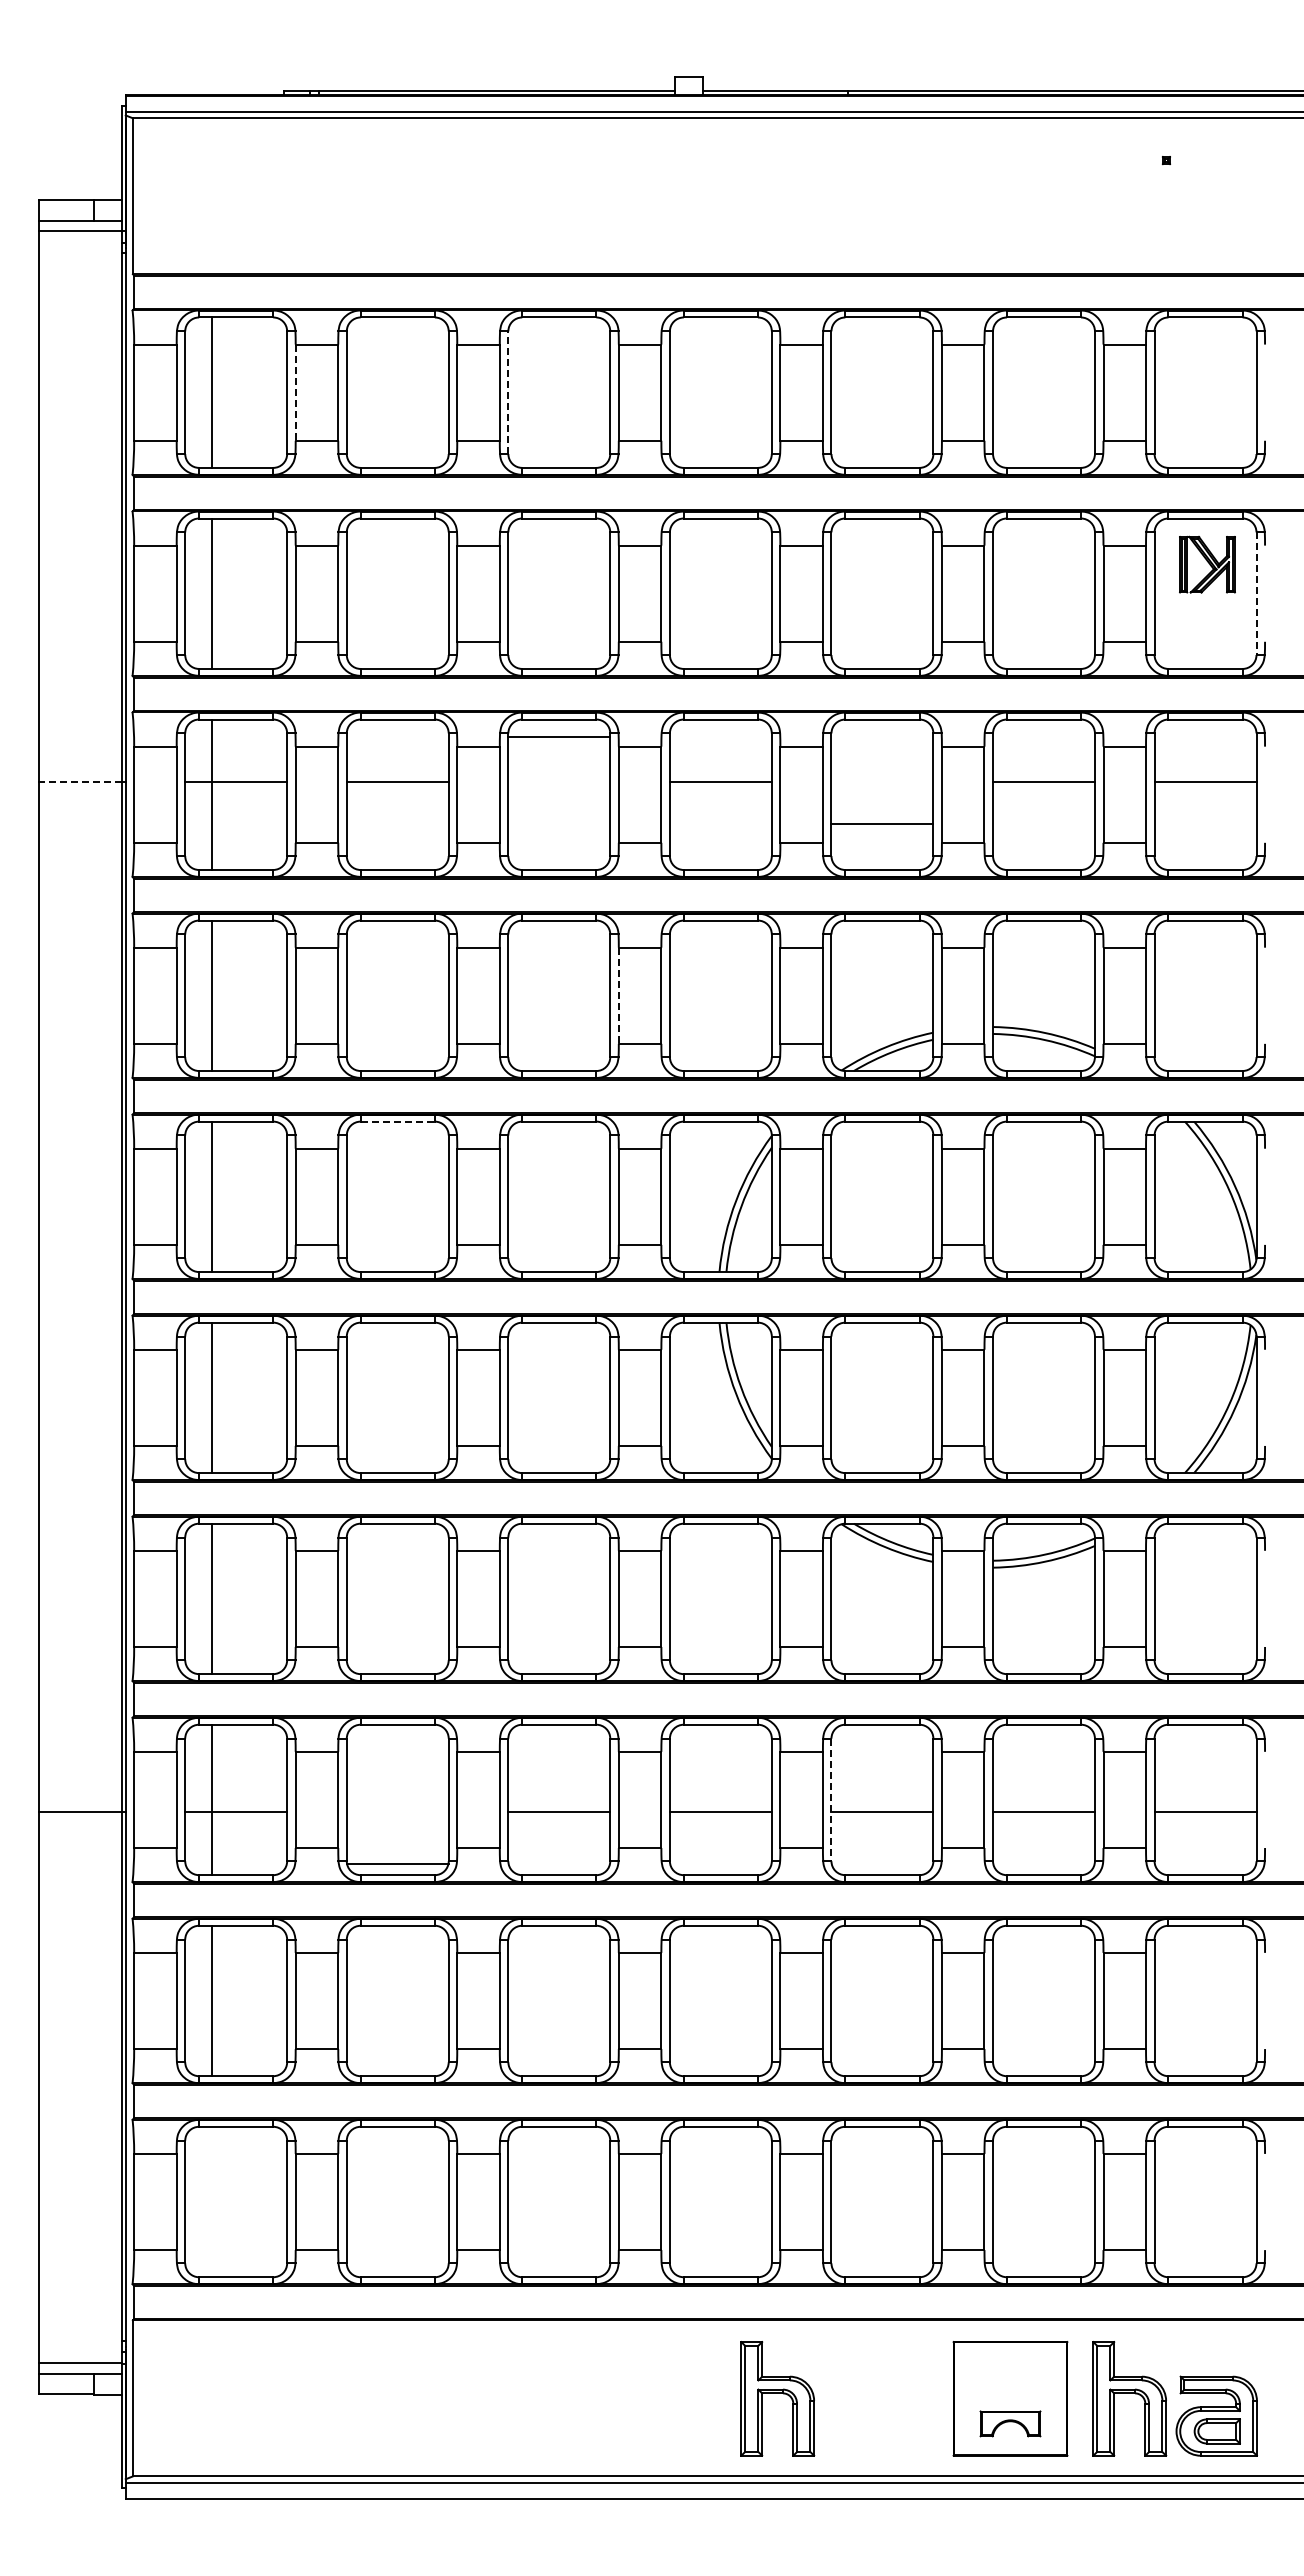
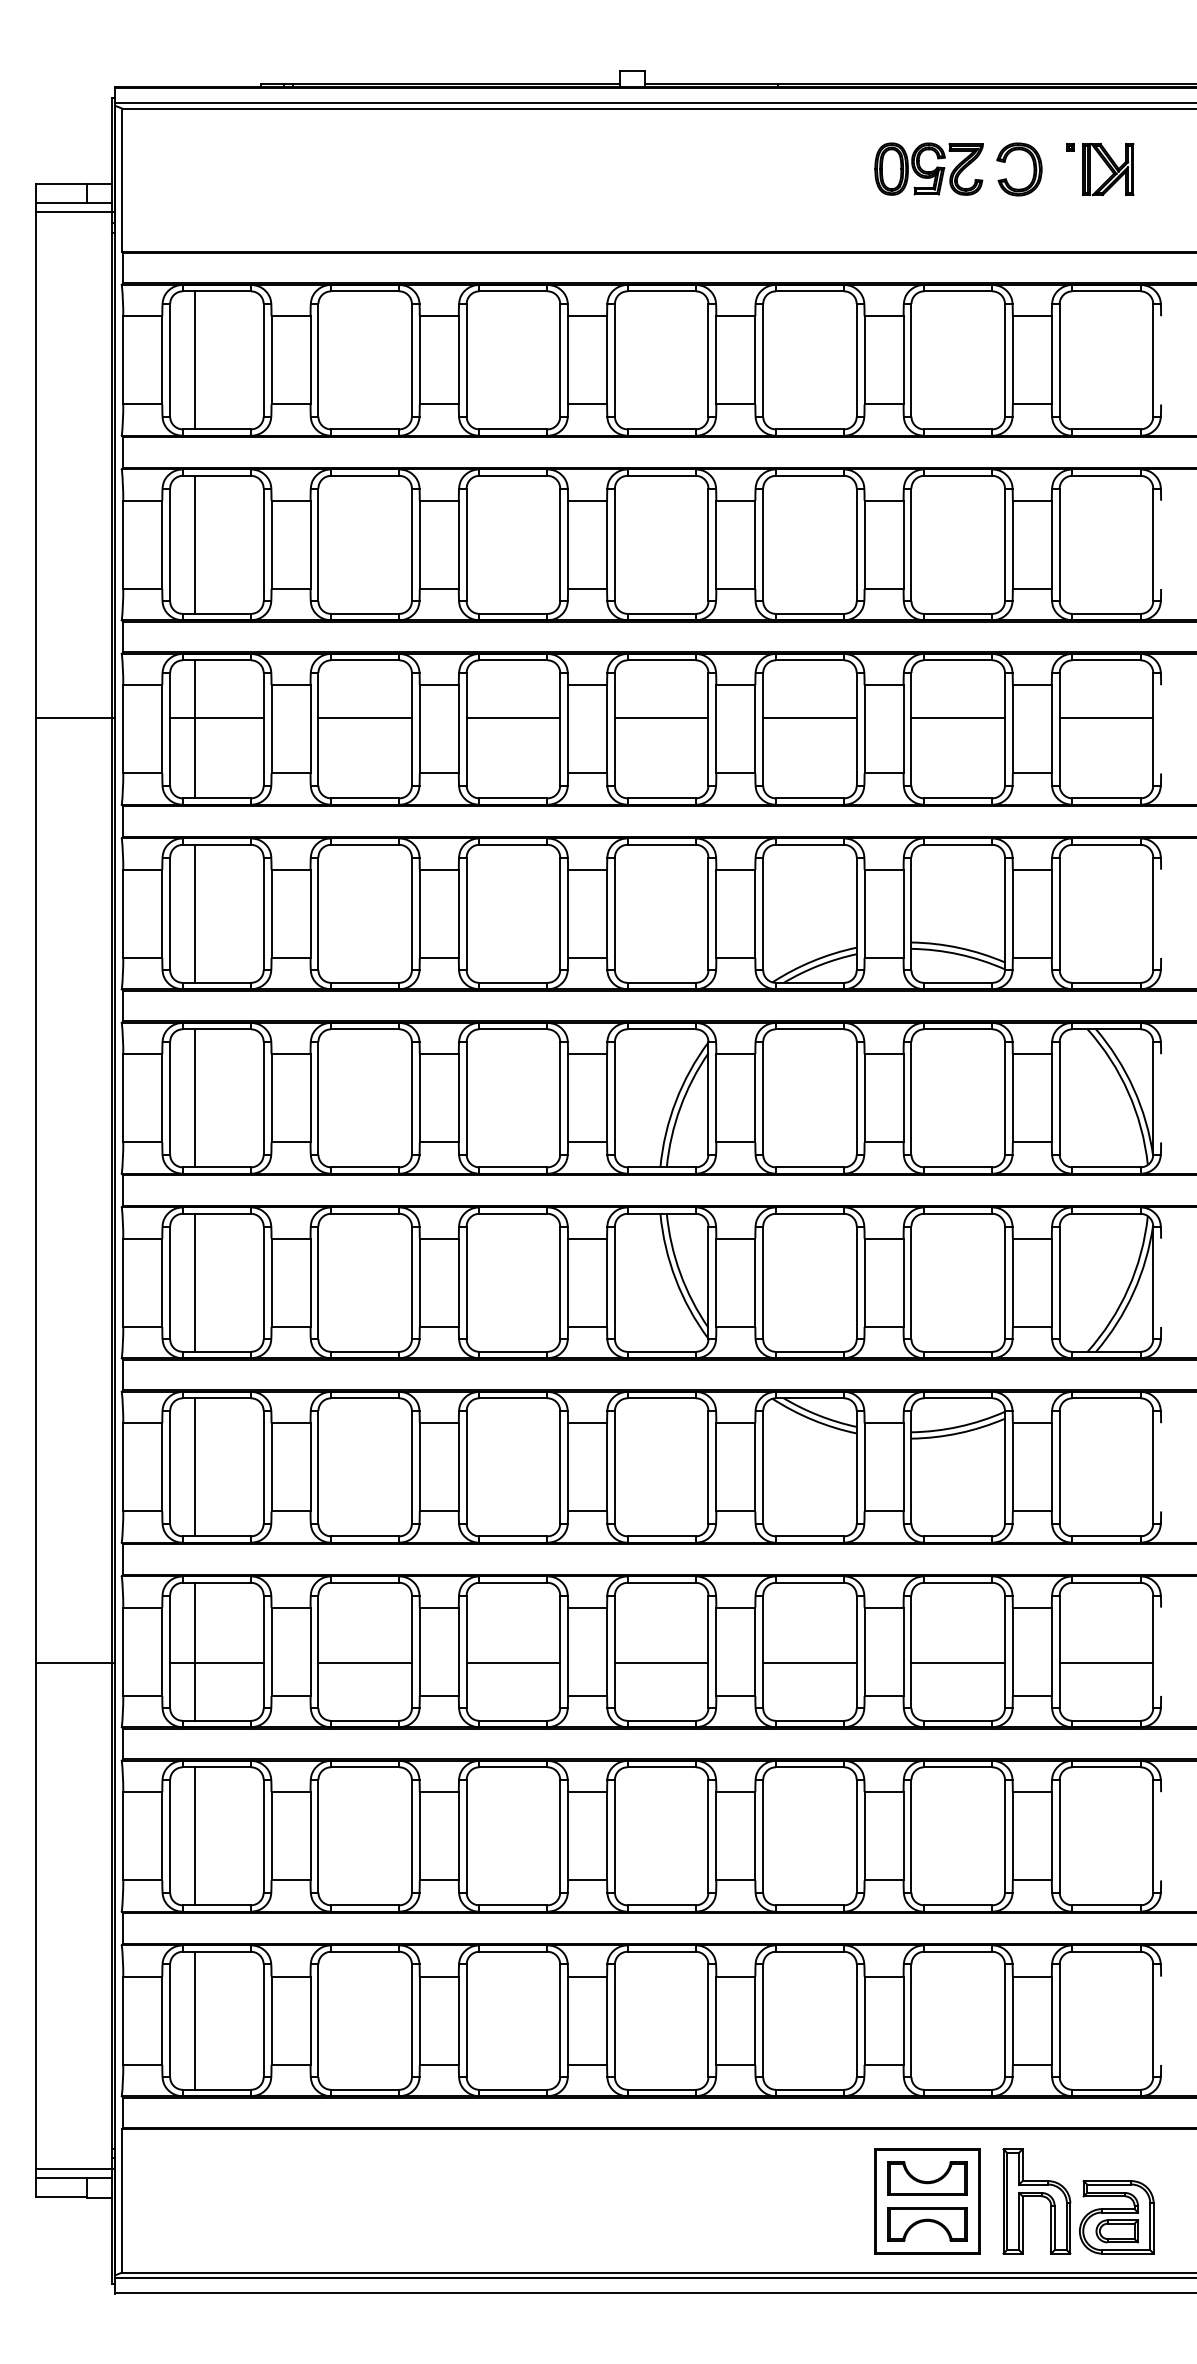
part: (1125, 180) -> (1033, 165), added
part: (1011, 184) -> (928, 169), added
line: (508, 392) -> (466, 360), dashed -> solid
line: (295, 393) -> (271, 361), dashed -> solid
part: (1207, 564) -> (1108, 169), moved
line: (1256, 594) -> (1153, 545), dashed -> solid
line: (559, 737) -> (513, 718), moved
line: (80, 782) -> (74, 718), dashed -> solid
line: (882, 824) -> (810, 718), moved
line: (618, 996) -> (567, 914), dashed -> solid
line: (398, 1121) -> (365, 1029), dashed -> solid
line: (831, 1800) -> (763, 1652), dashed -> solid
line: (397, 1864) -> (364, 1663), moved
line: (212, 2201) -> (195, 2020), added
part: (1010, 2373) -> (927, 2178), added
part: (777, 2398) -> (713, 2201), removed
part: (1010, 2423) -> (927, 2224), size x1.43

